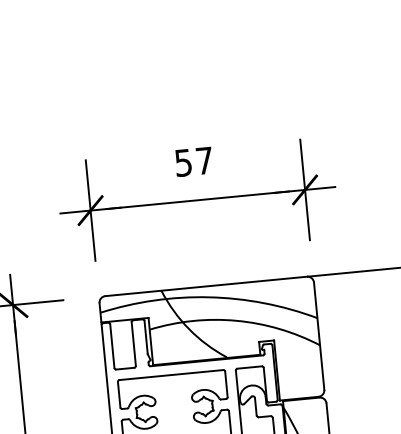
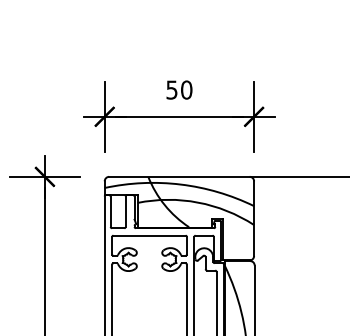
text: (204, 160) -> (186, 89), 57 -> 50

